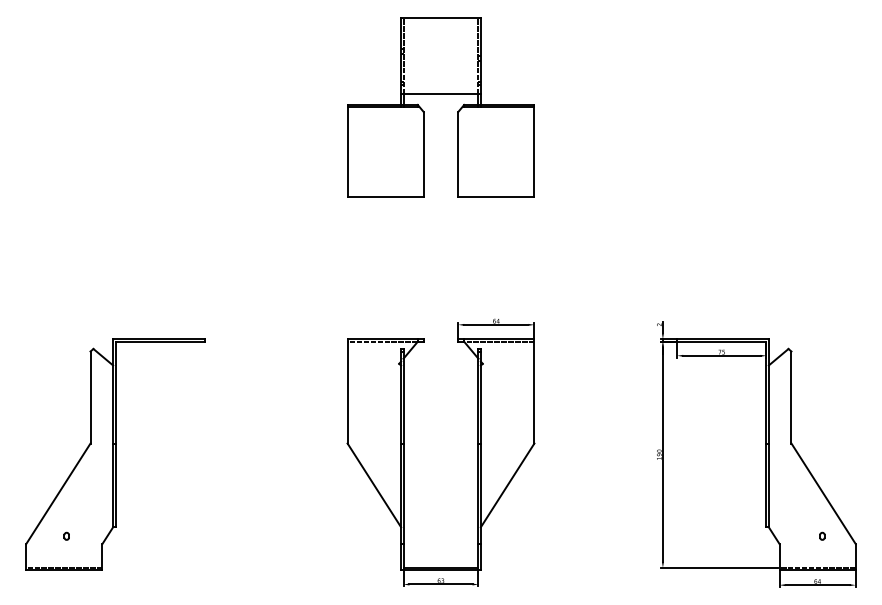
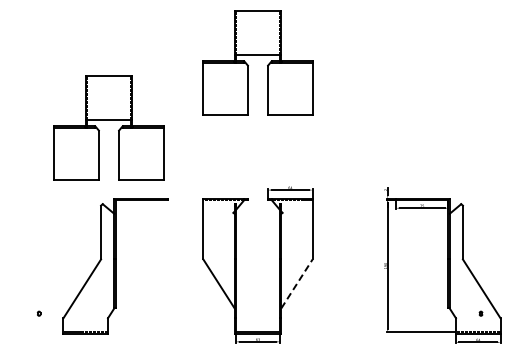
part: (185, 205) -> (108, 120), added
part: (115, 455) -> (115, 266), moved
line: (508, 484) -> (297, 283), solid -> dashed

